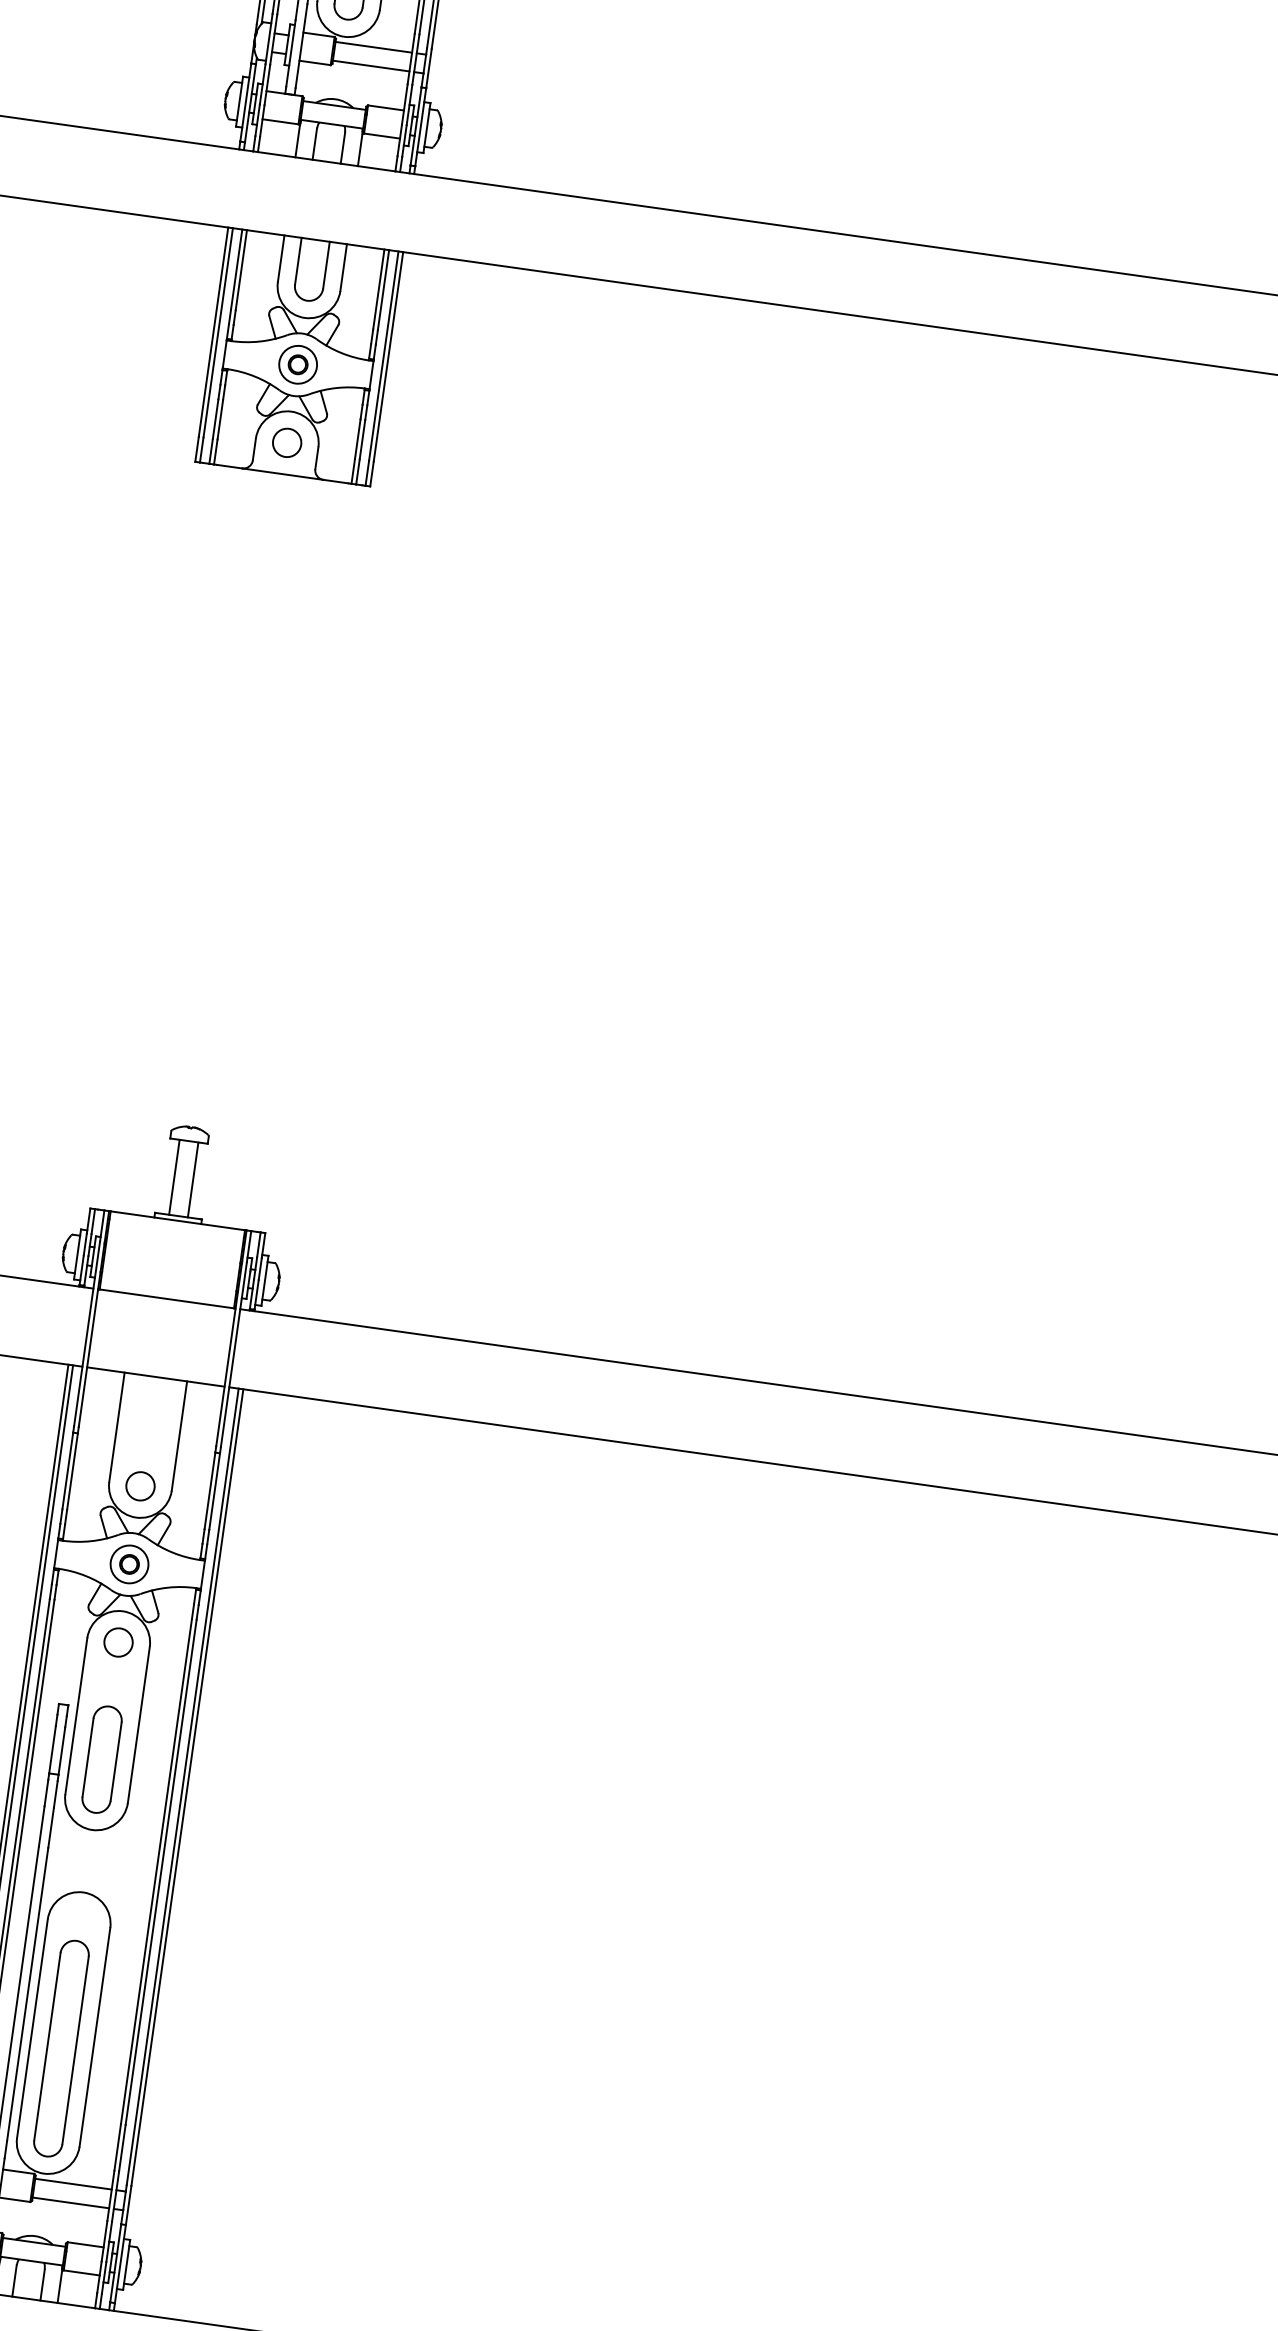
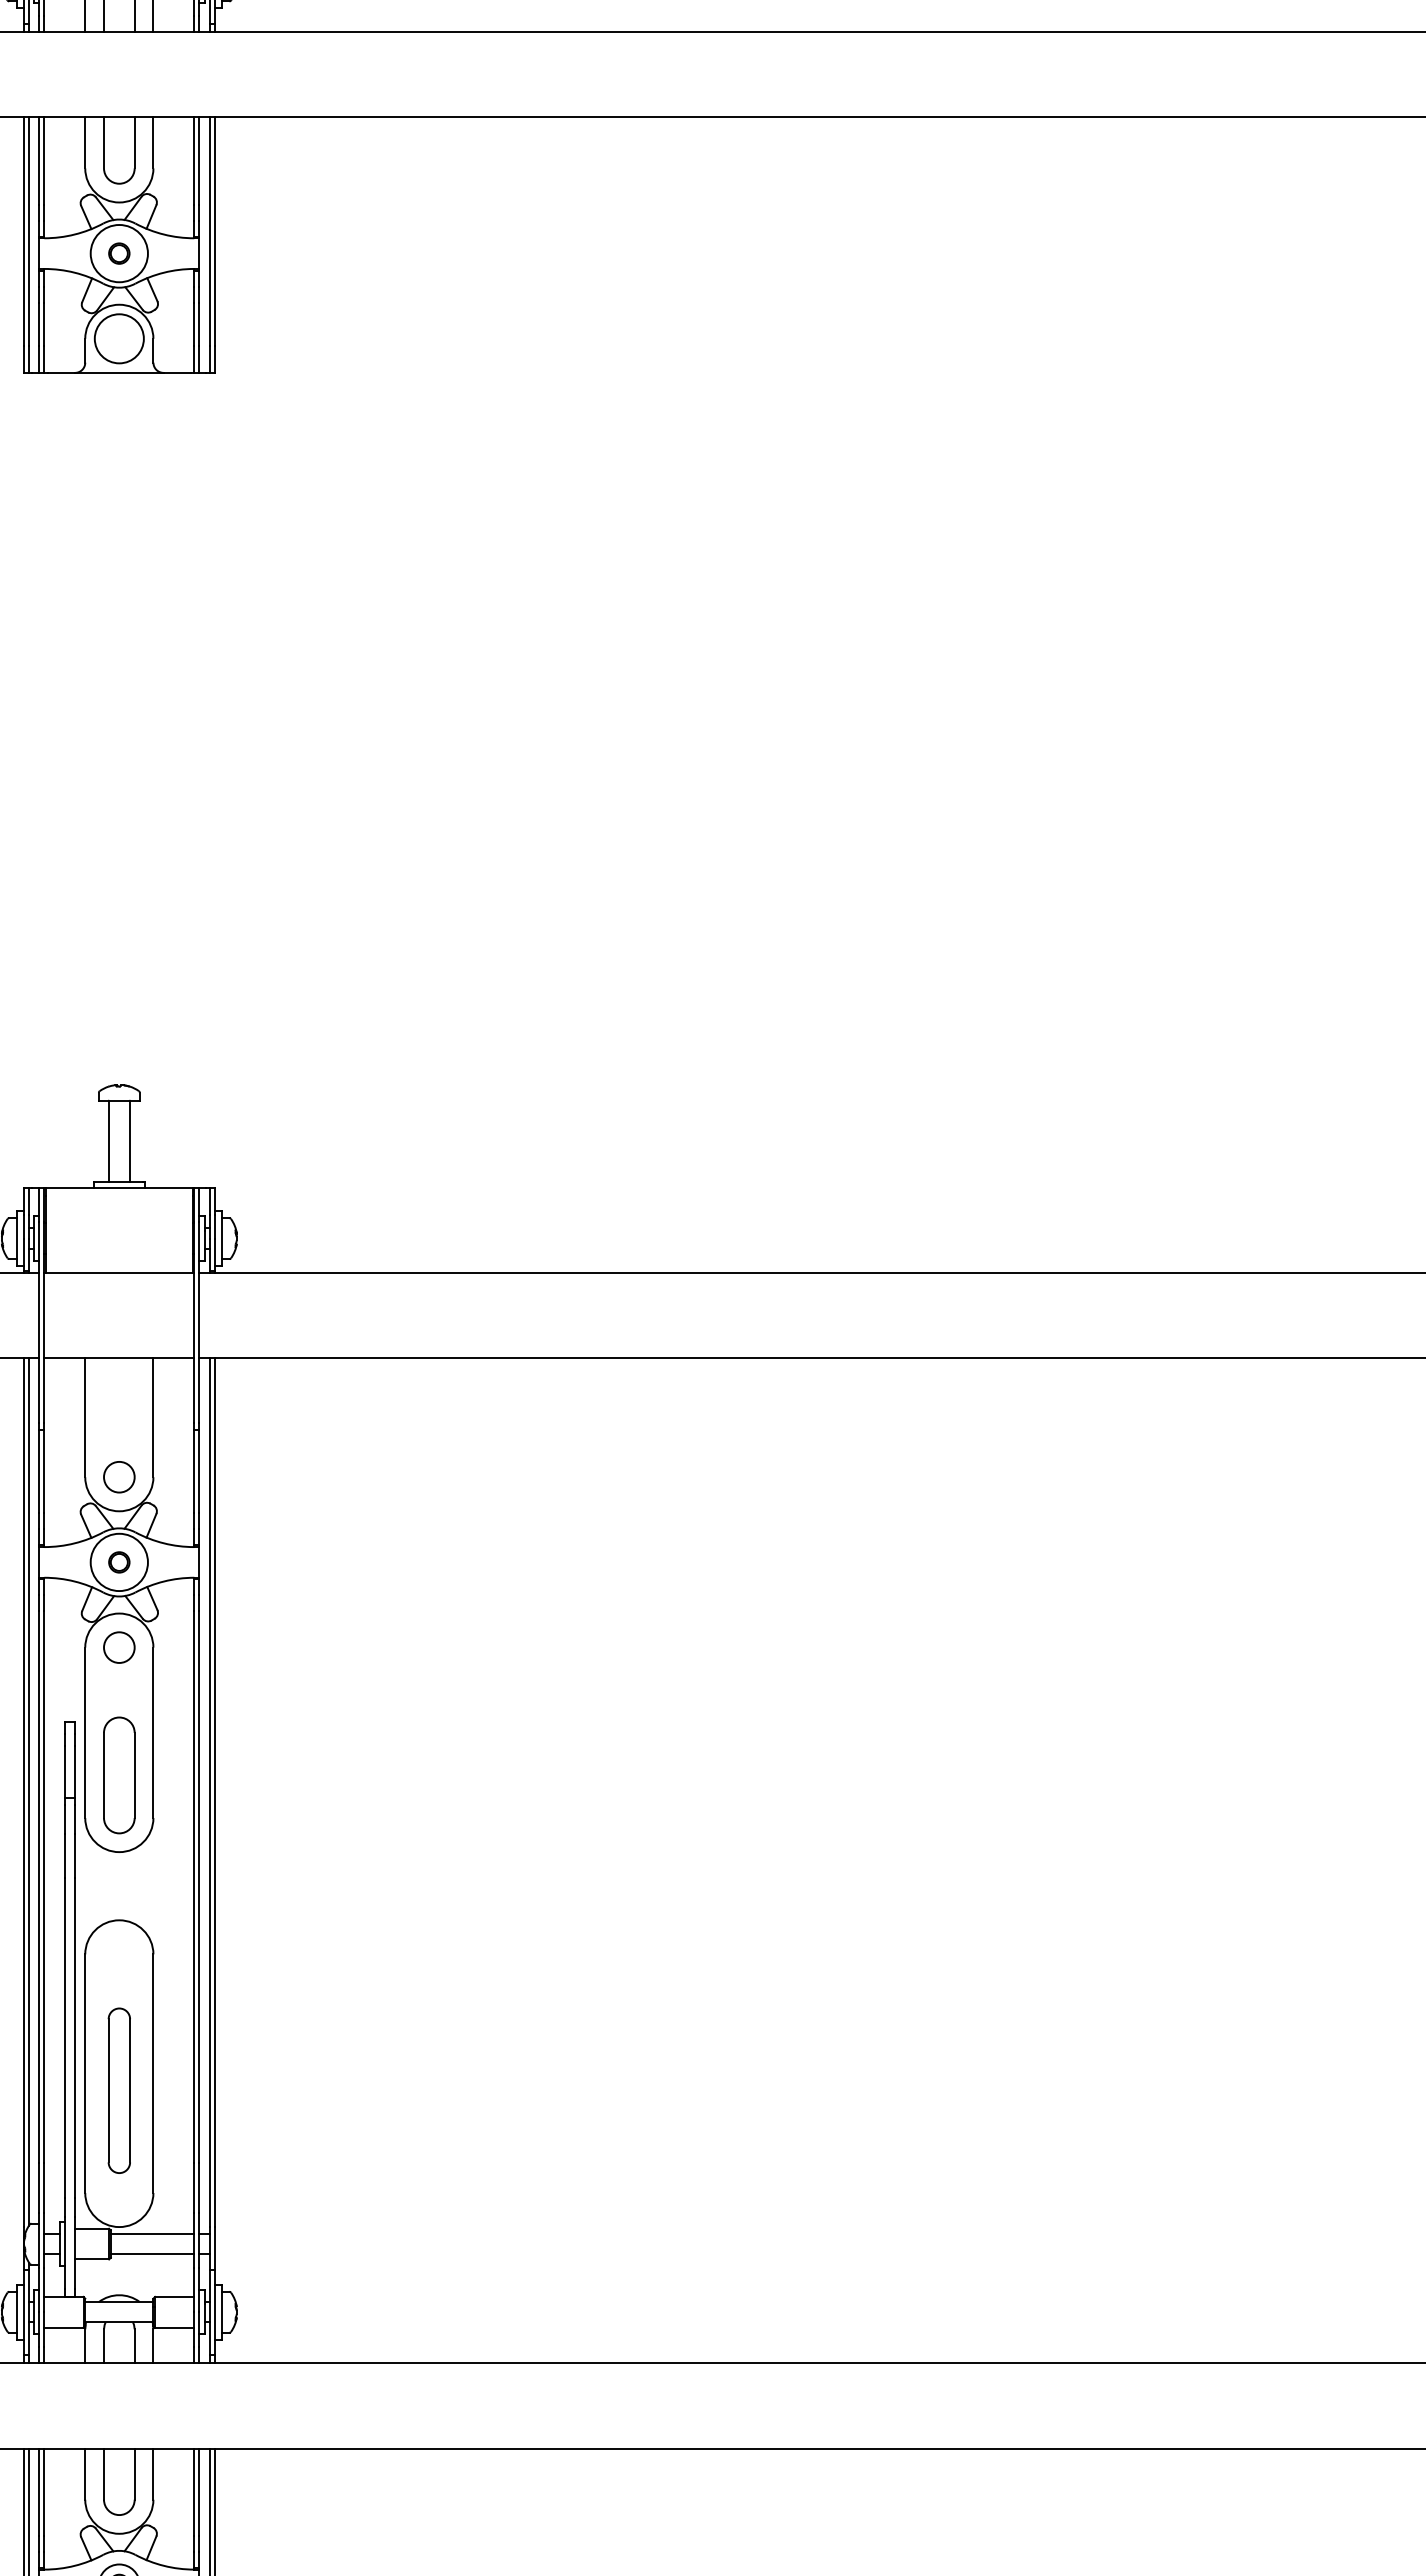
circle: (297, 364) -> (118, 253), size x1.4
circle: (287, 442) -> (119, 338), size x1.6
circle: (128, 1563) -> (118, 1561), size x1.4
part: (61, 2048) -> (119, 2090), size x0.7

